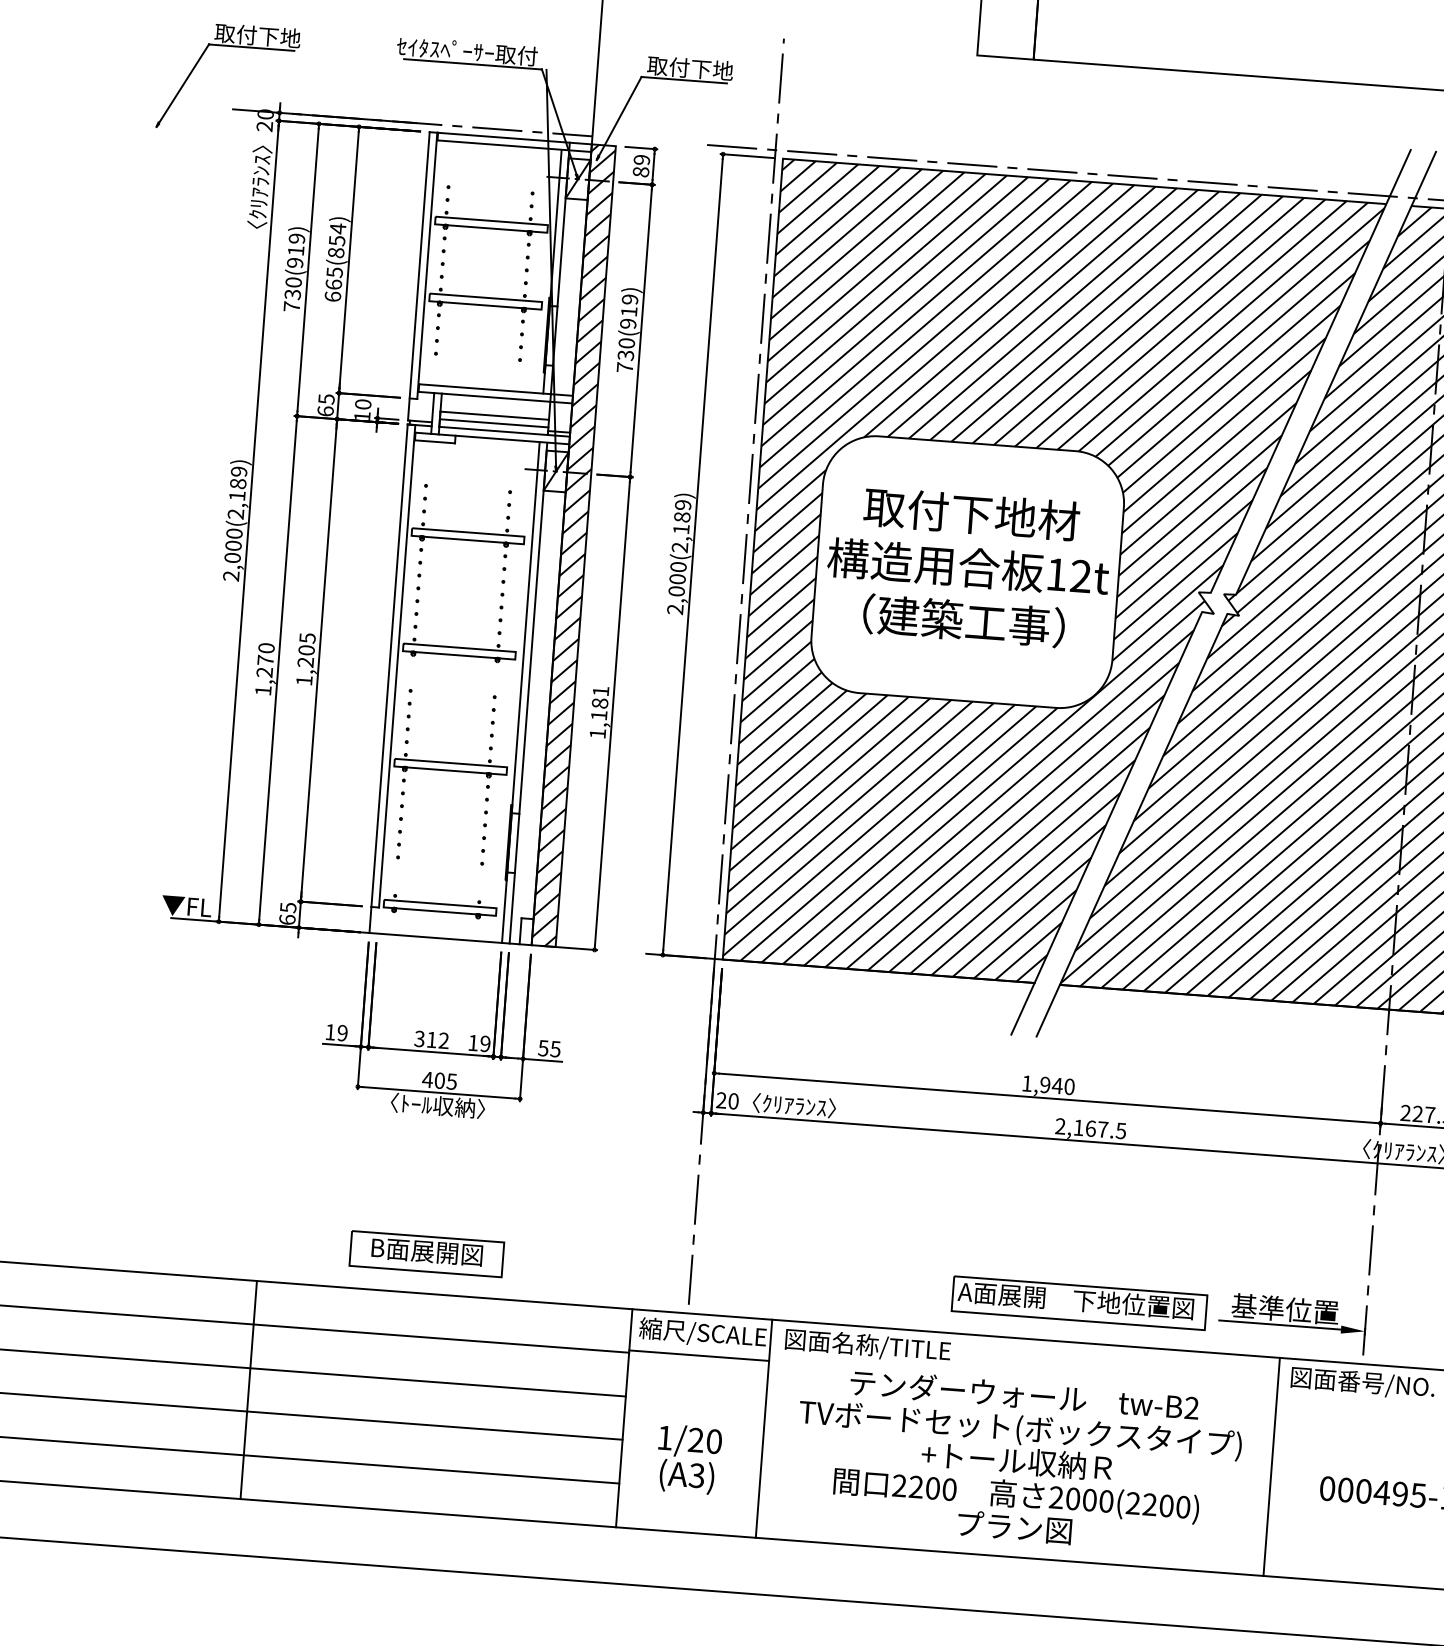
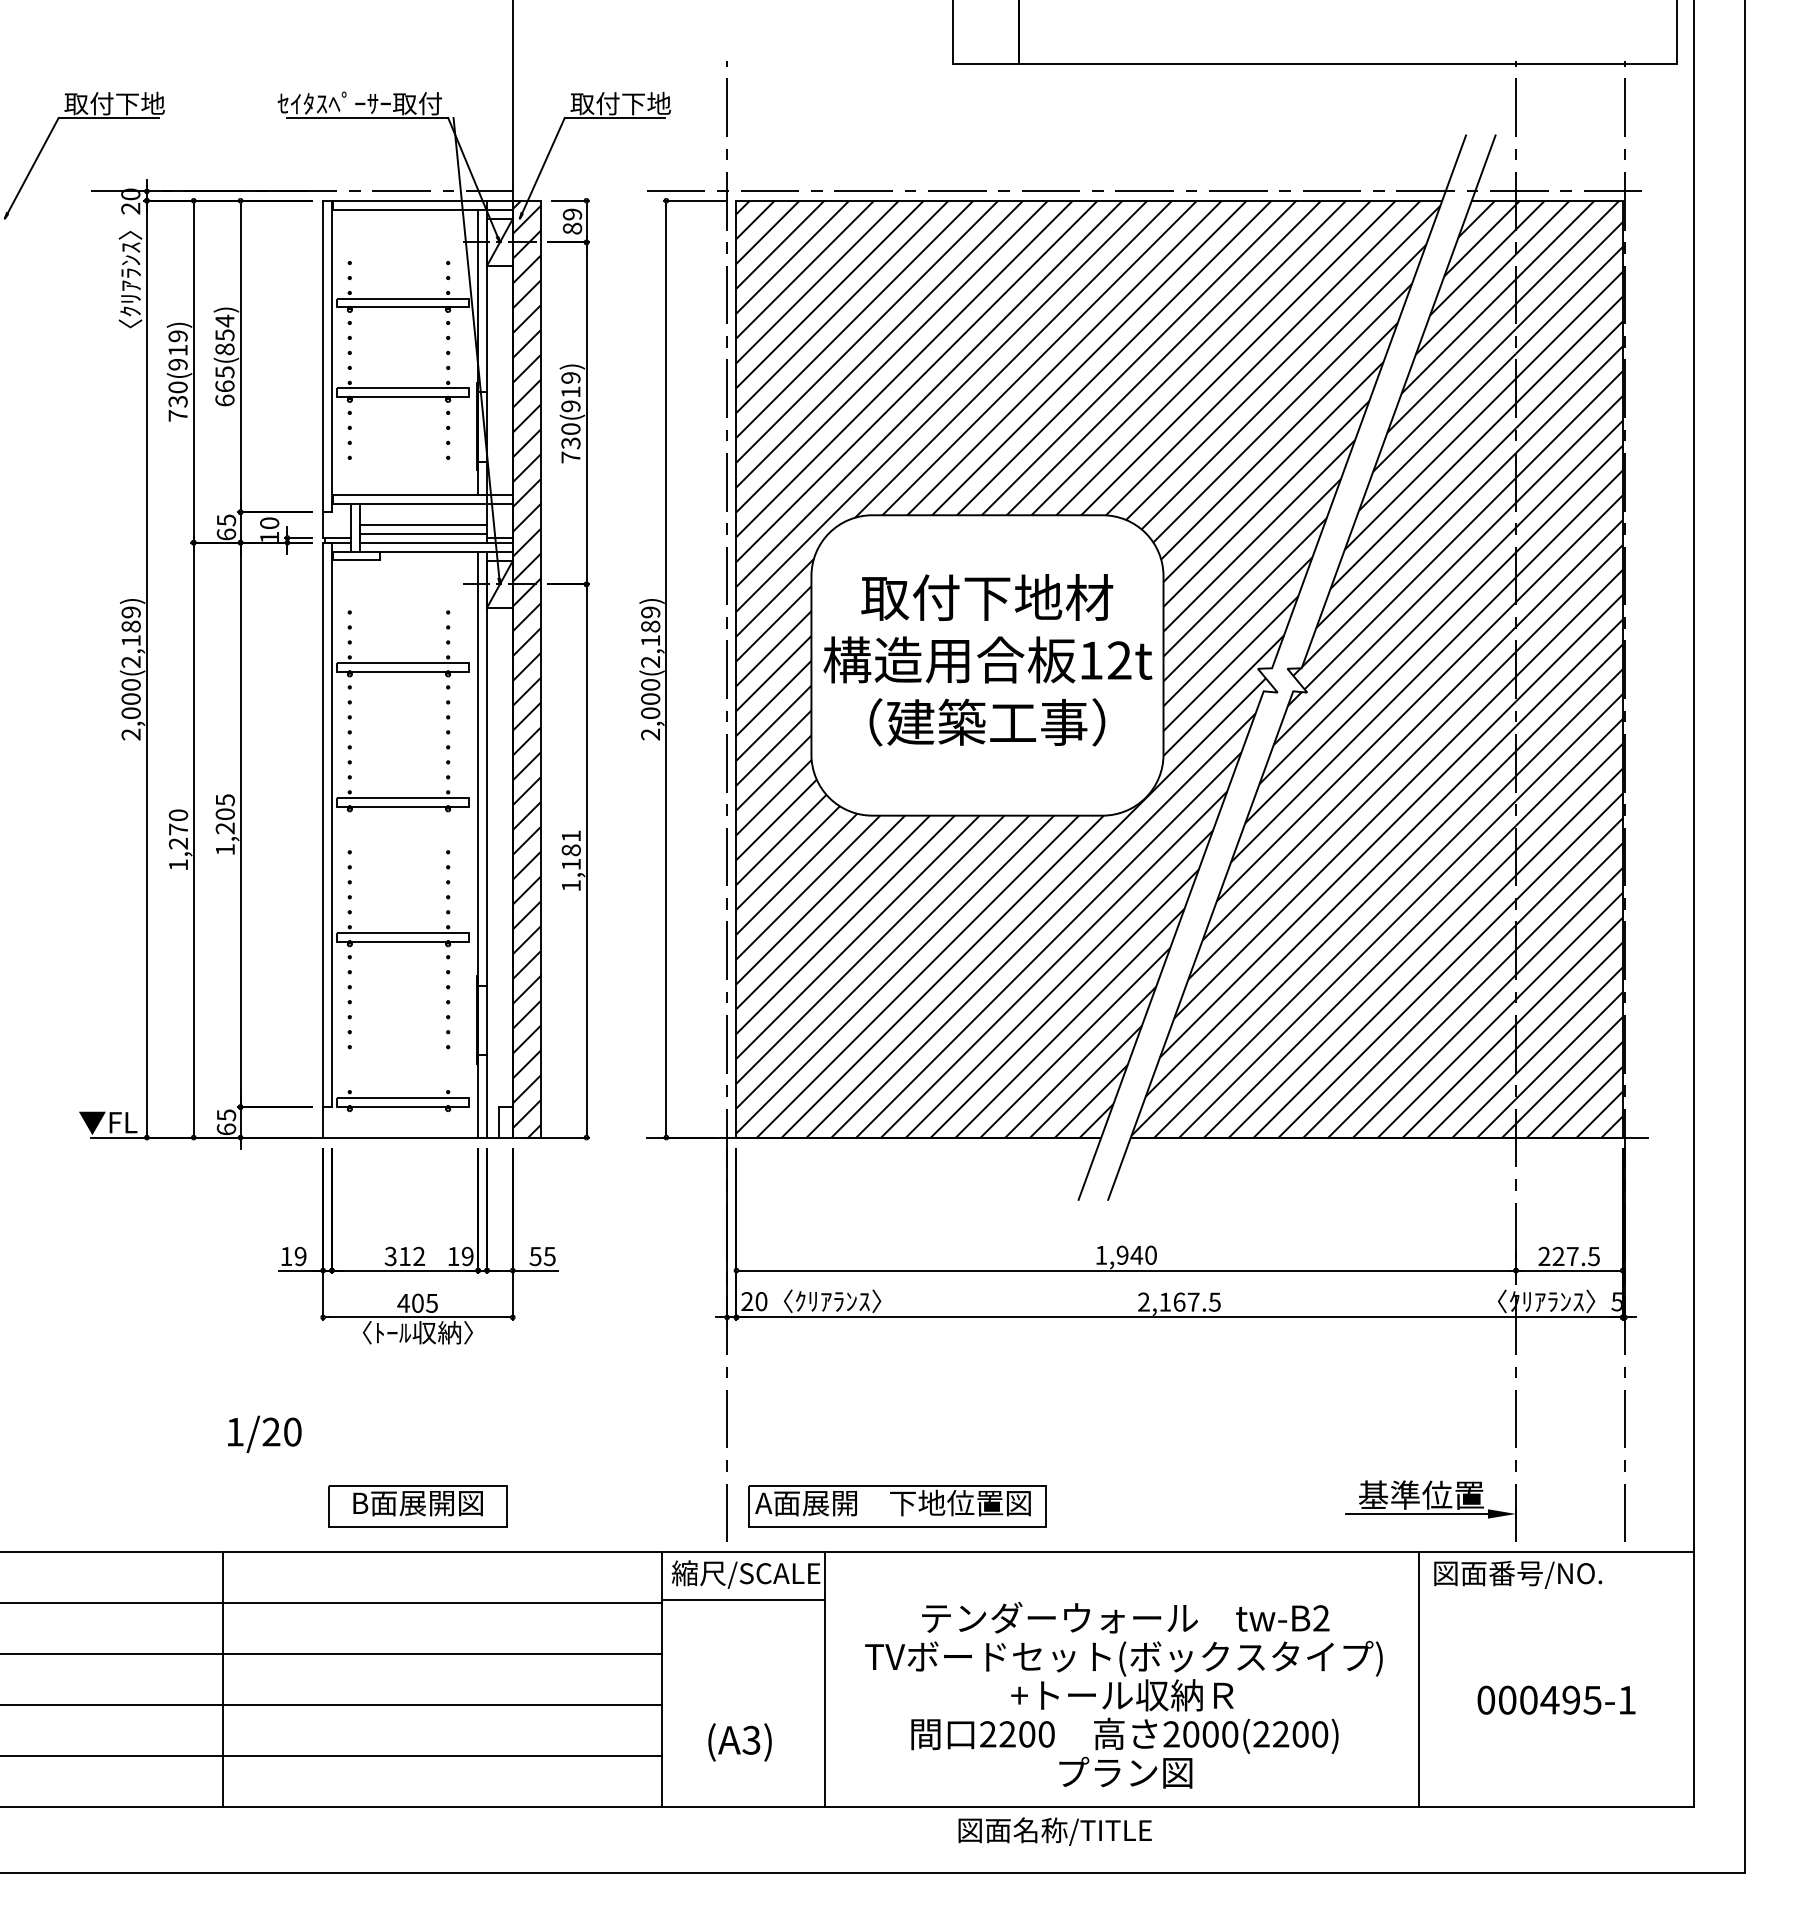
part: (1079, 1303) -> (897, 1506), moved
text: (867, 1346) -> (1054, 1831), moved
text: (690, 1441) -> (264, 1433), moved

